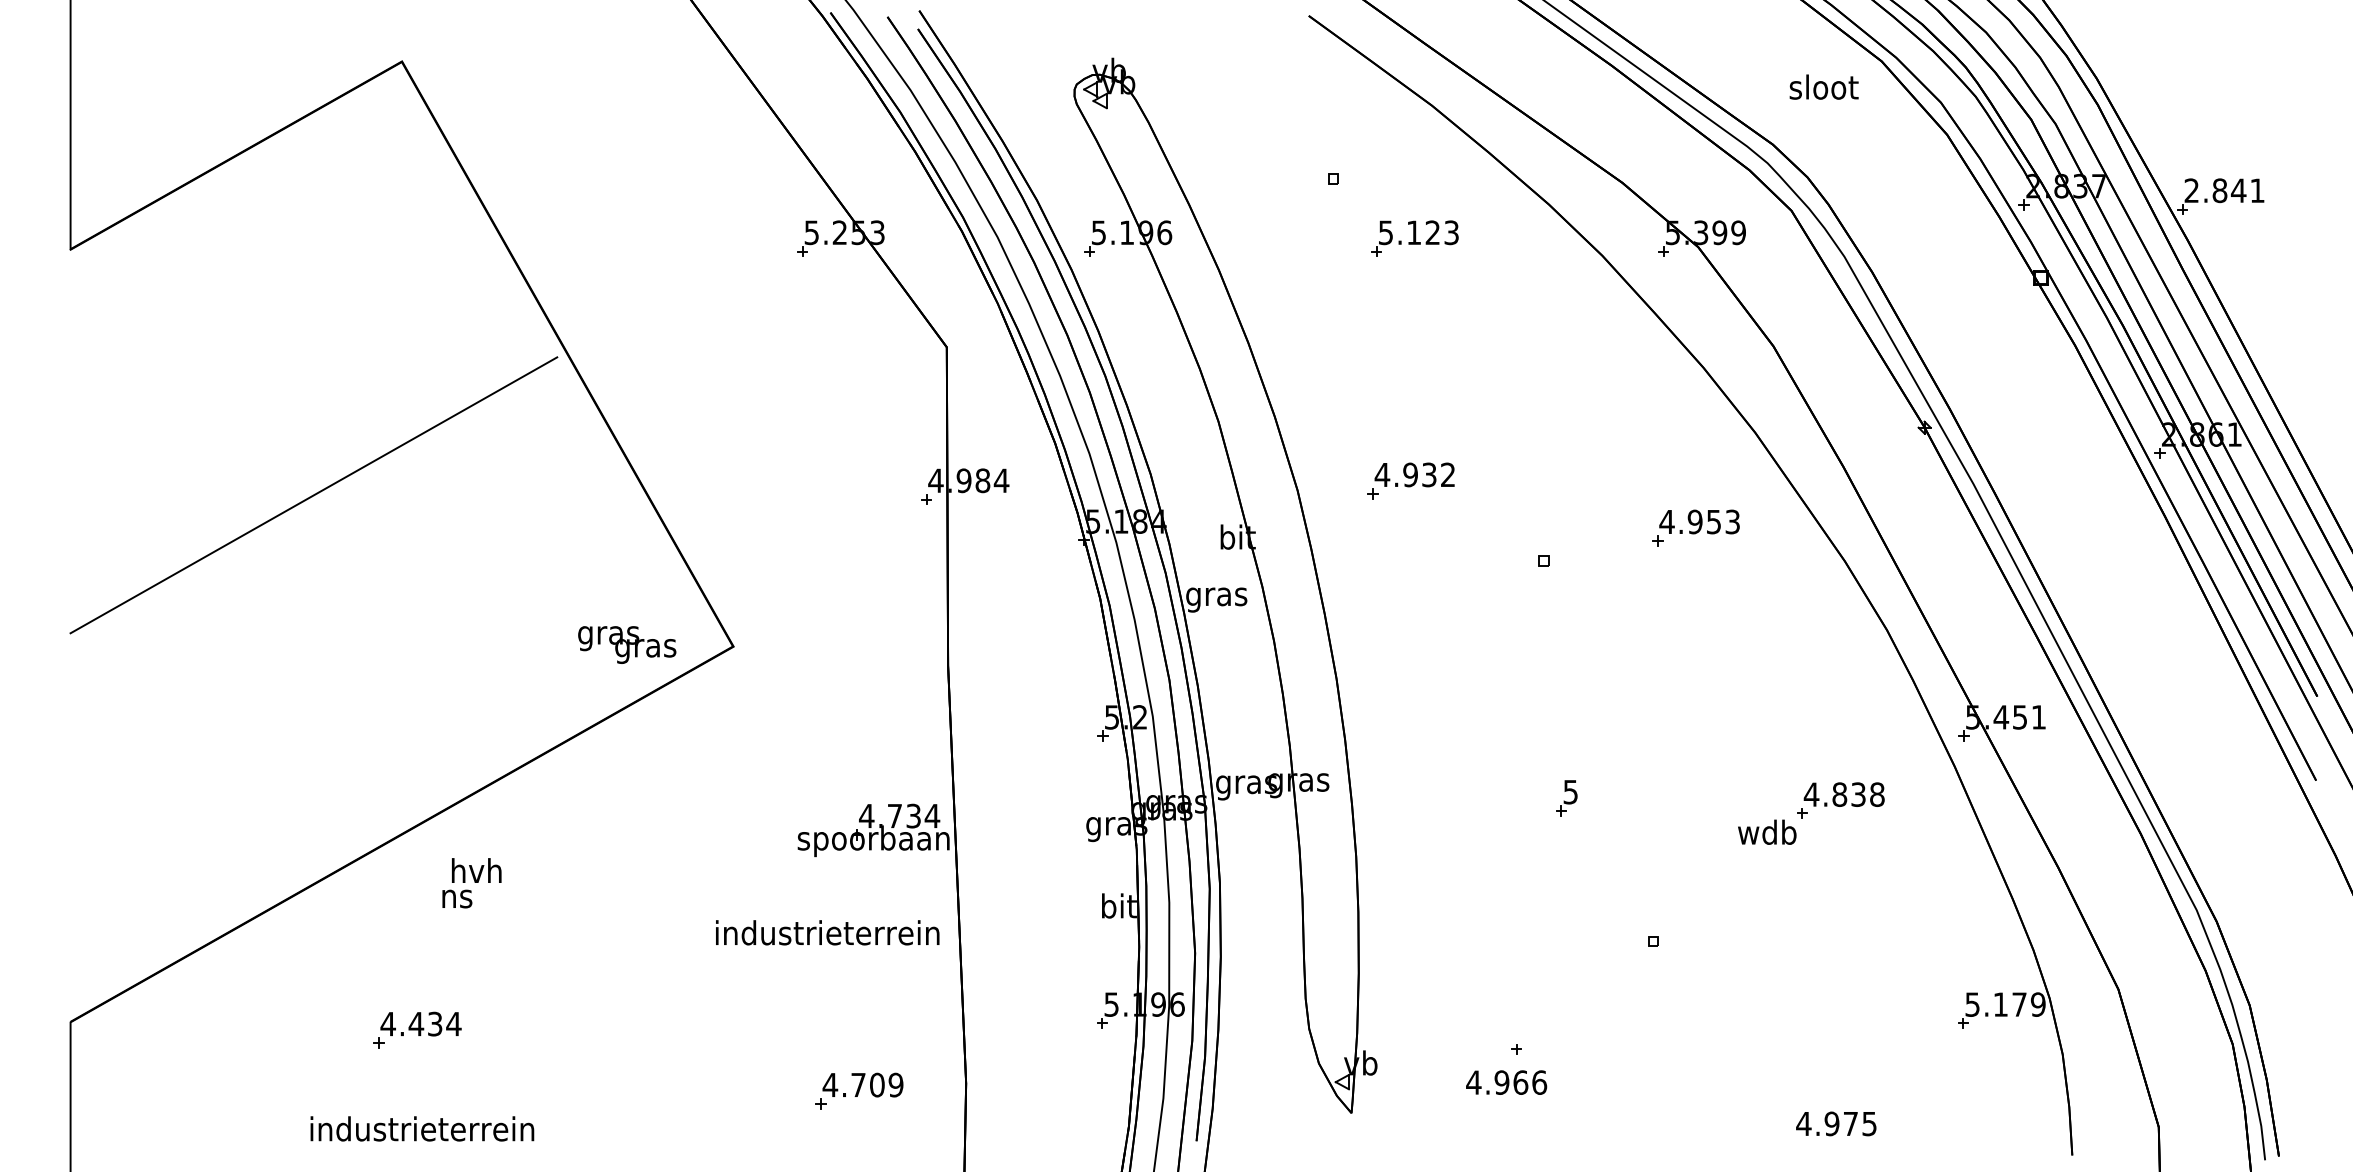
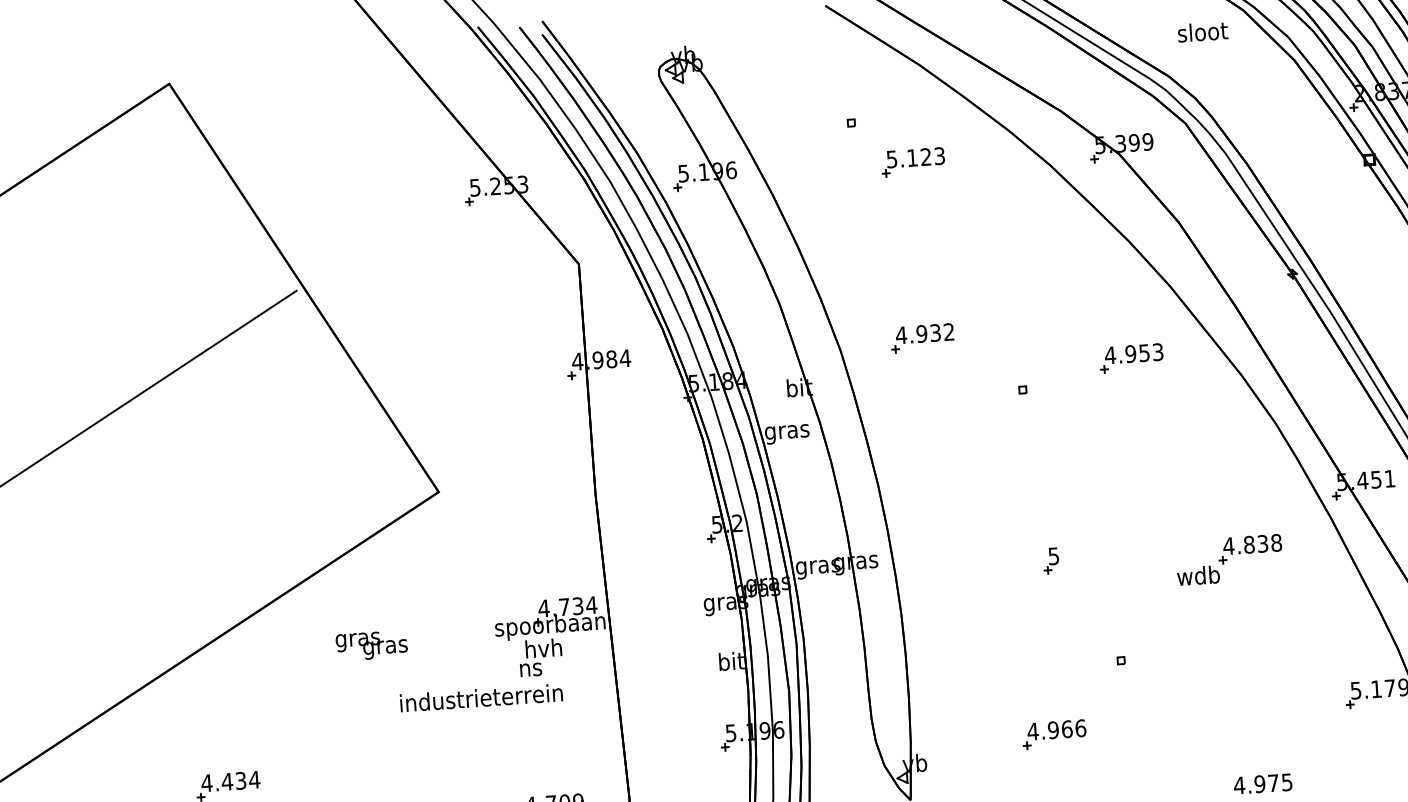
text: (627, 644) -> (372, 645), moved
text: (471, 883) -> (540, 657), moved
text: (827, 932) -> (481, 697), moved
text: (1506, 1082) -> (1056, 729), moved

